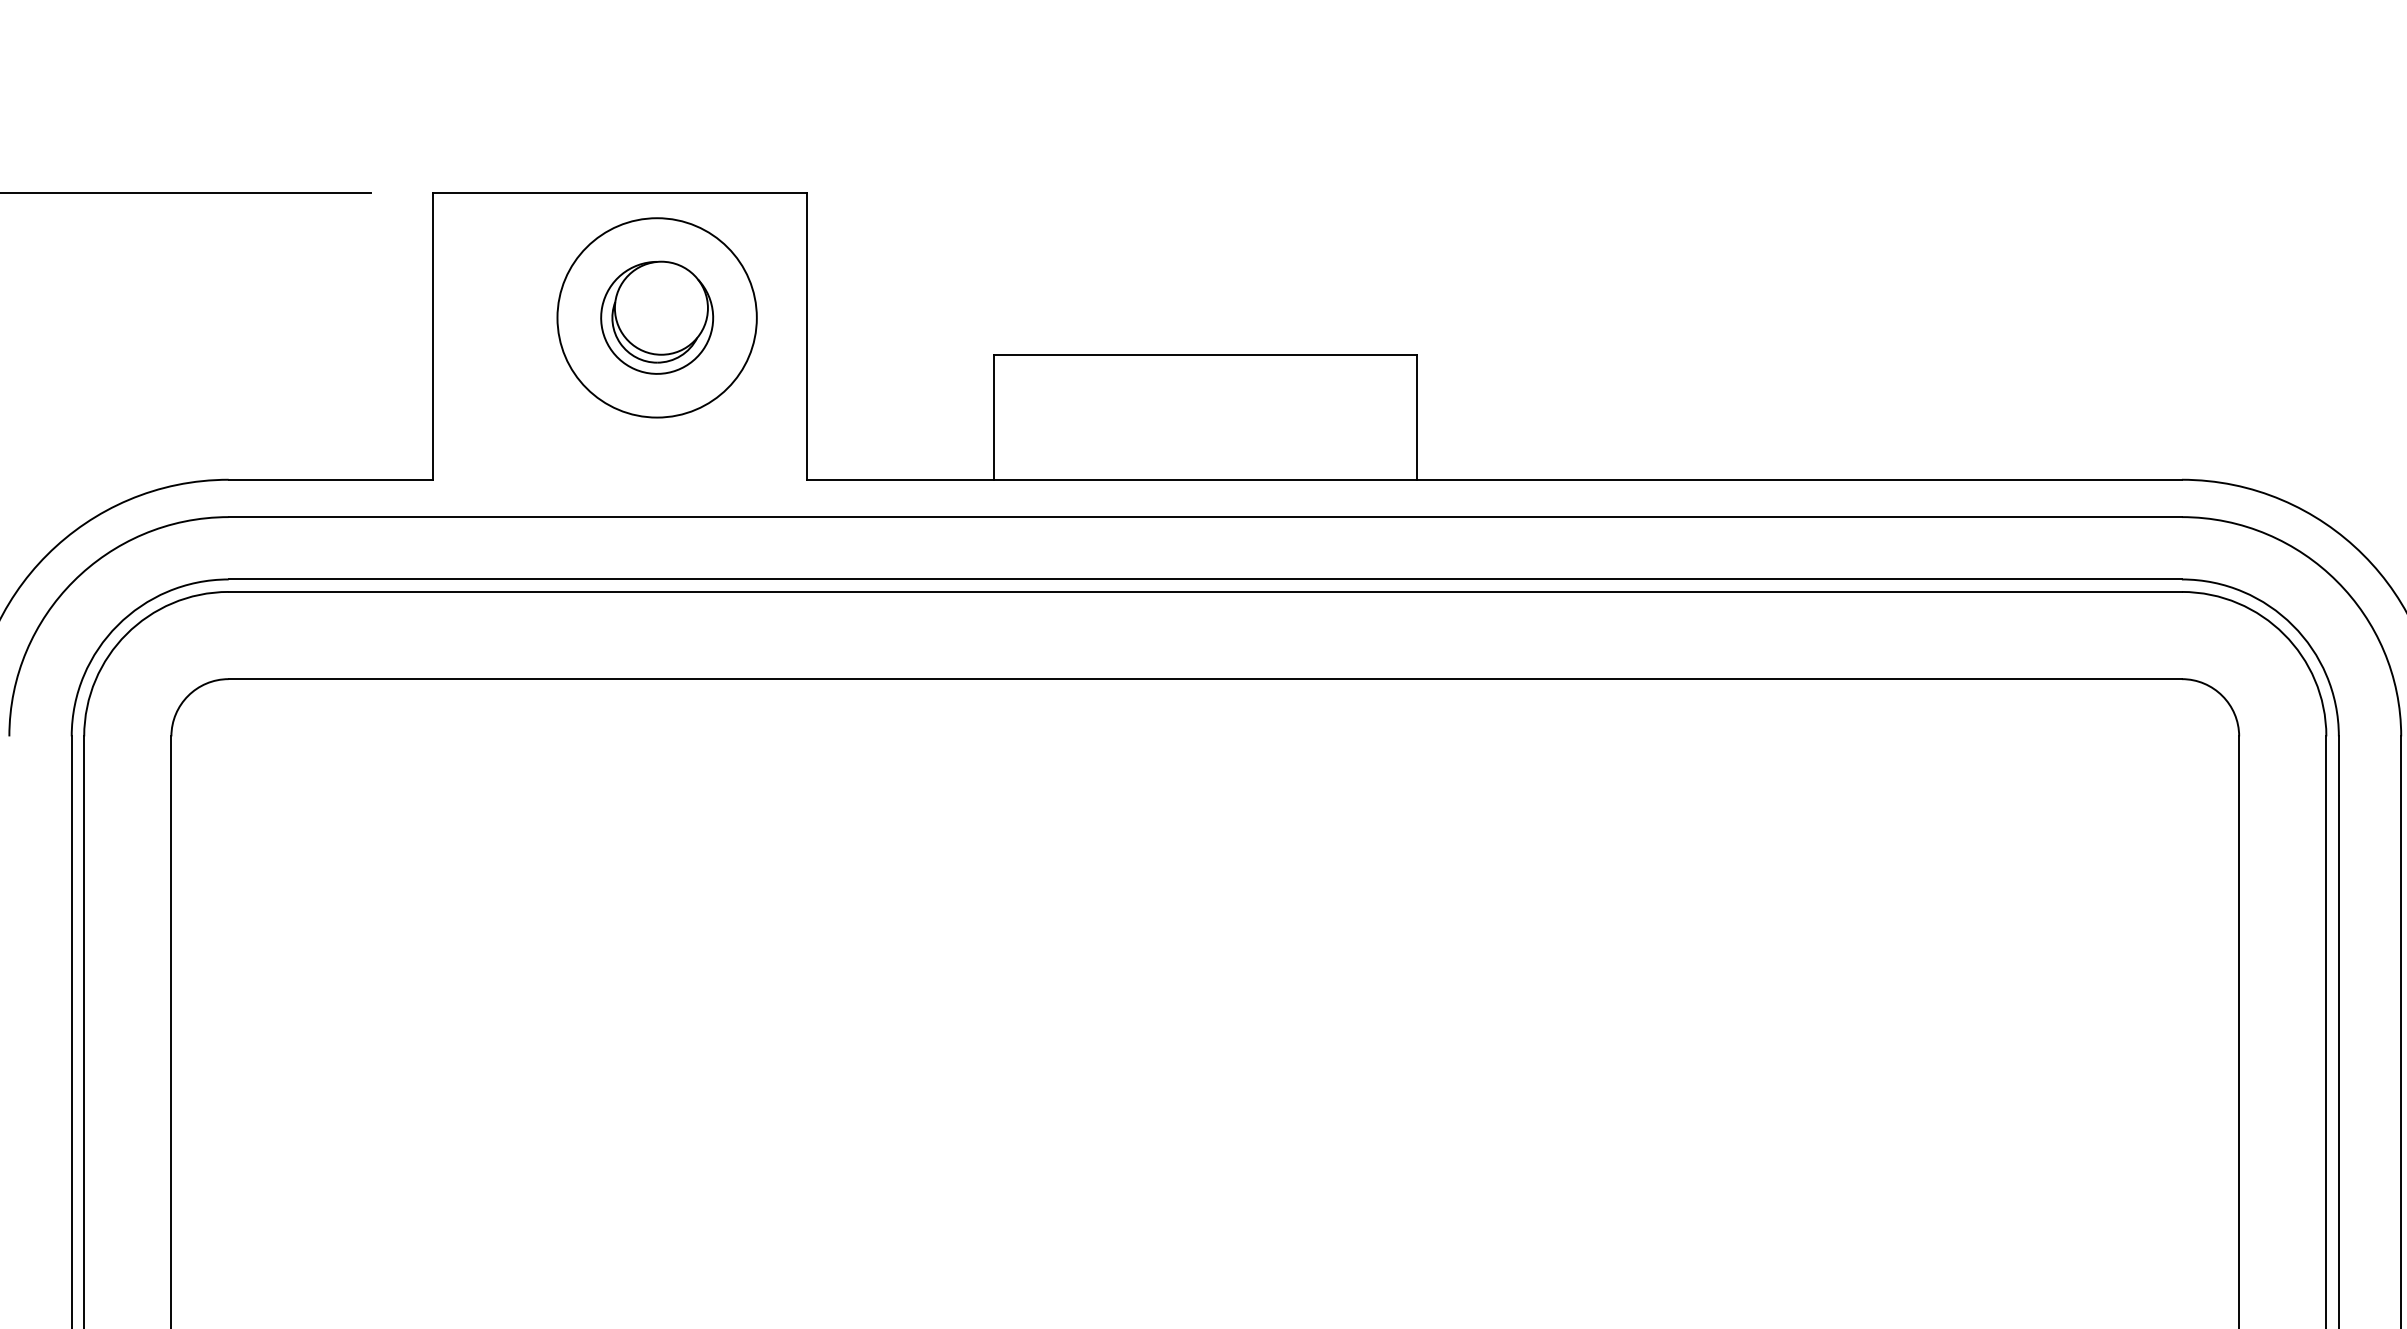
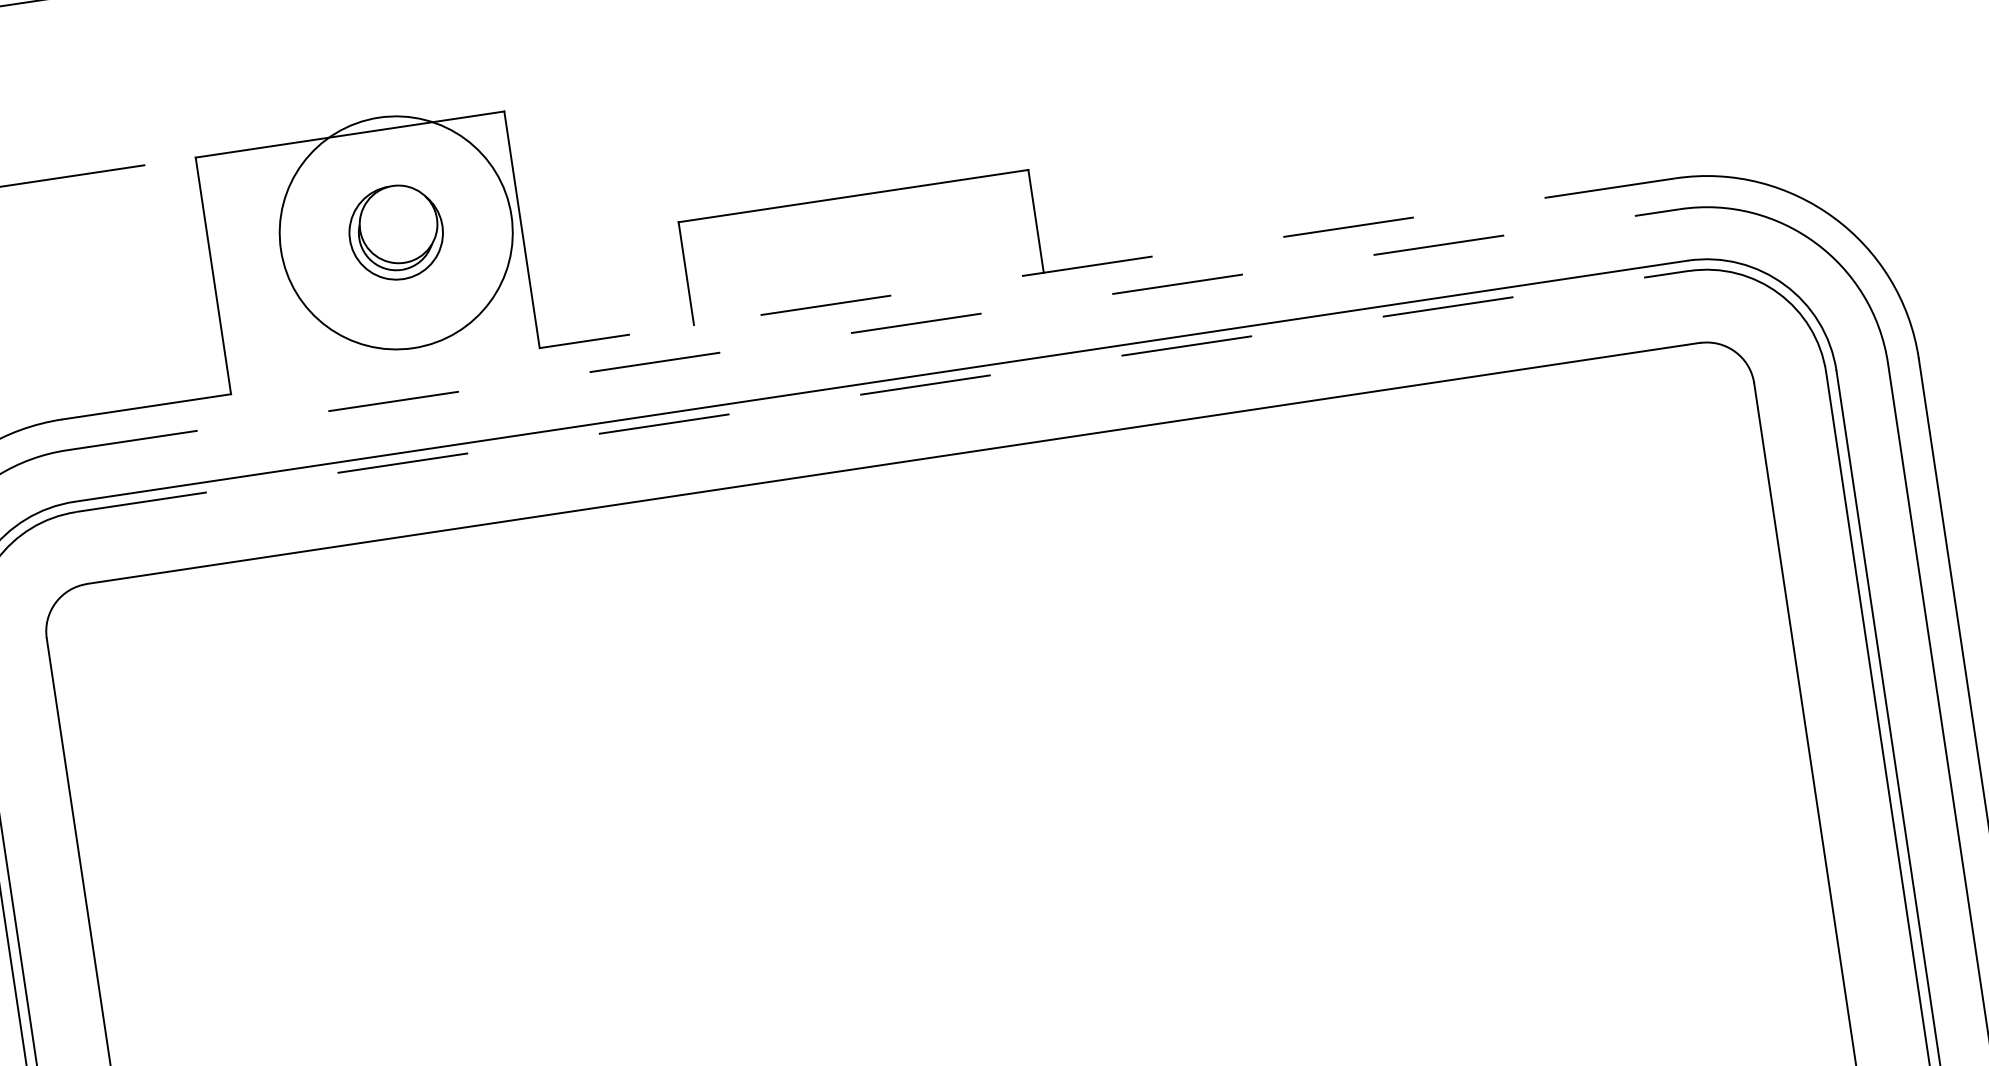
circle: (656, 317) -> (395, 232), size x1.4
line: (1494, 479) -> (1107, 263), solid -> dashed
line: (1205, 517) -> (873, 330), solid -> dashed
line: (1205, 591) -> (882, 391), solid -> dashed

